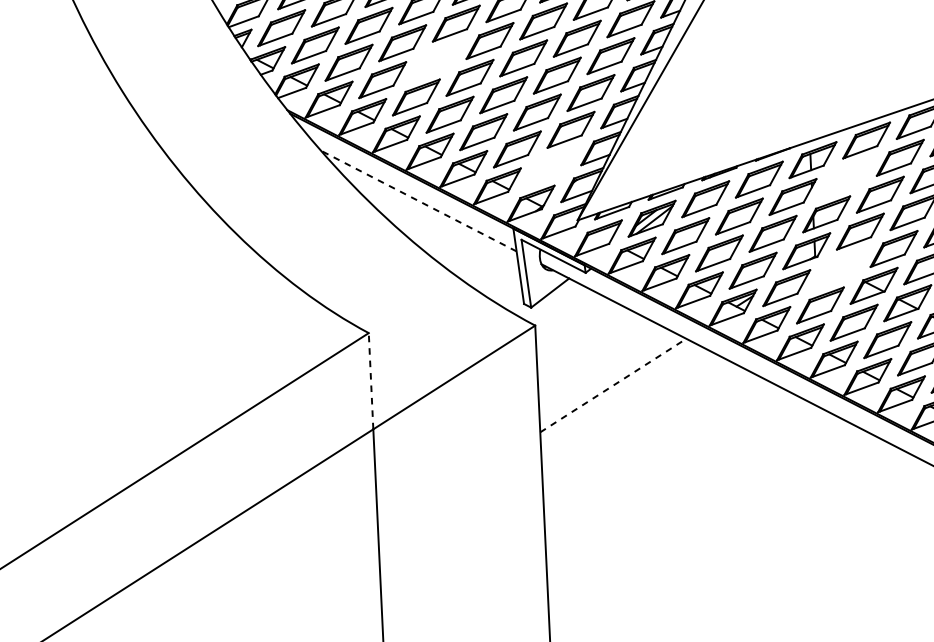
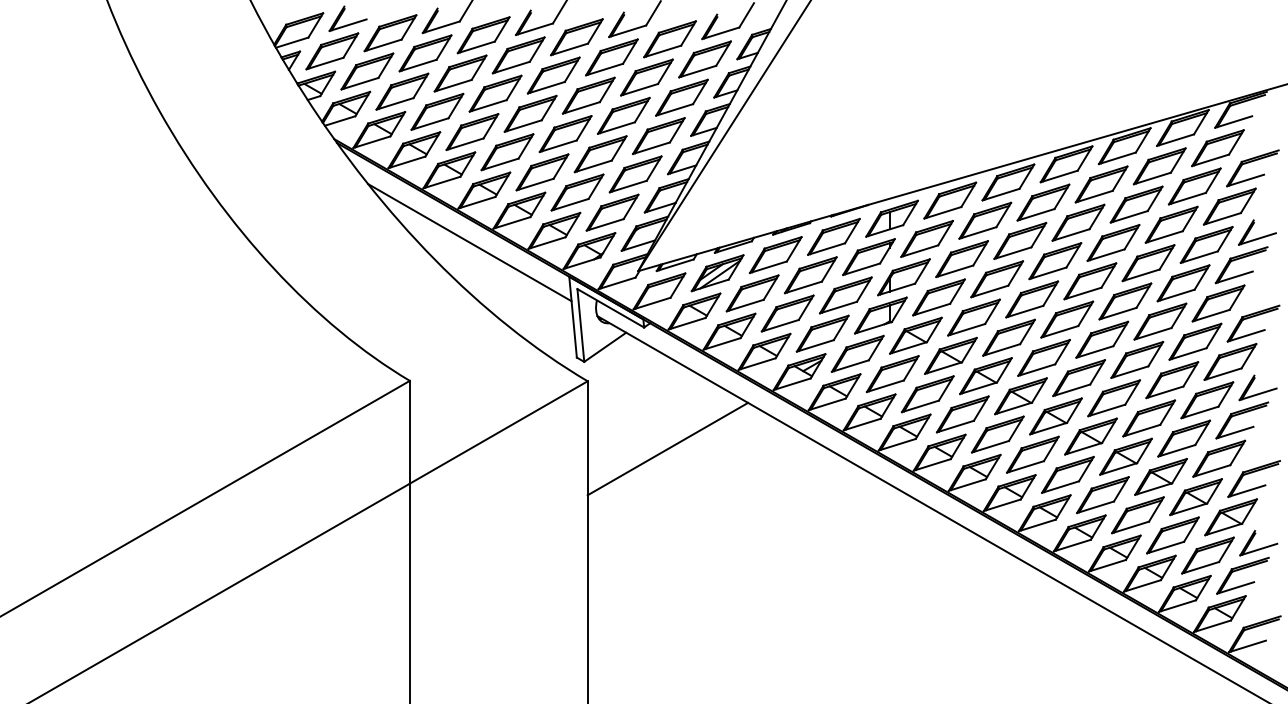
part: (436, 60) -> (495, 93), added
part: (551, 166) -> (612, 212), added
part: (846, 177) -> (926, 238), added
line: (418, 200) -> (469, 242), dashed -> solid
part: (840, 268) -> (915, 335), added
line: (370, 380) -> (409, 431), dashed -> solid
line: (612, 385) -> (667, 449), dashed -> solid

